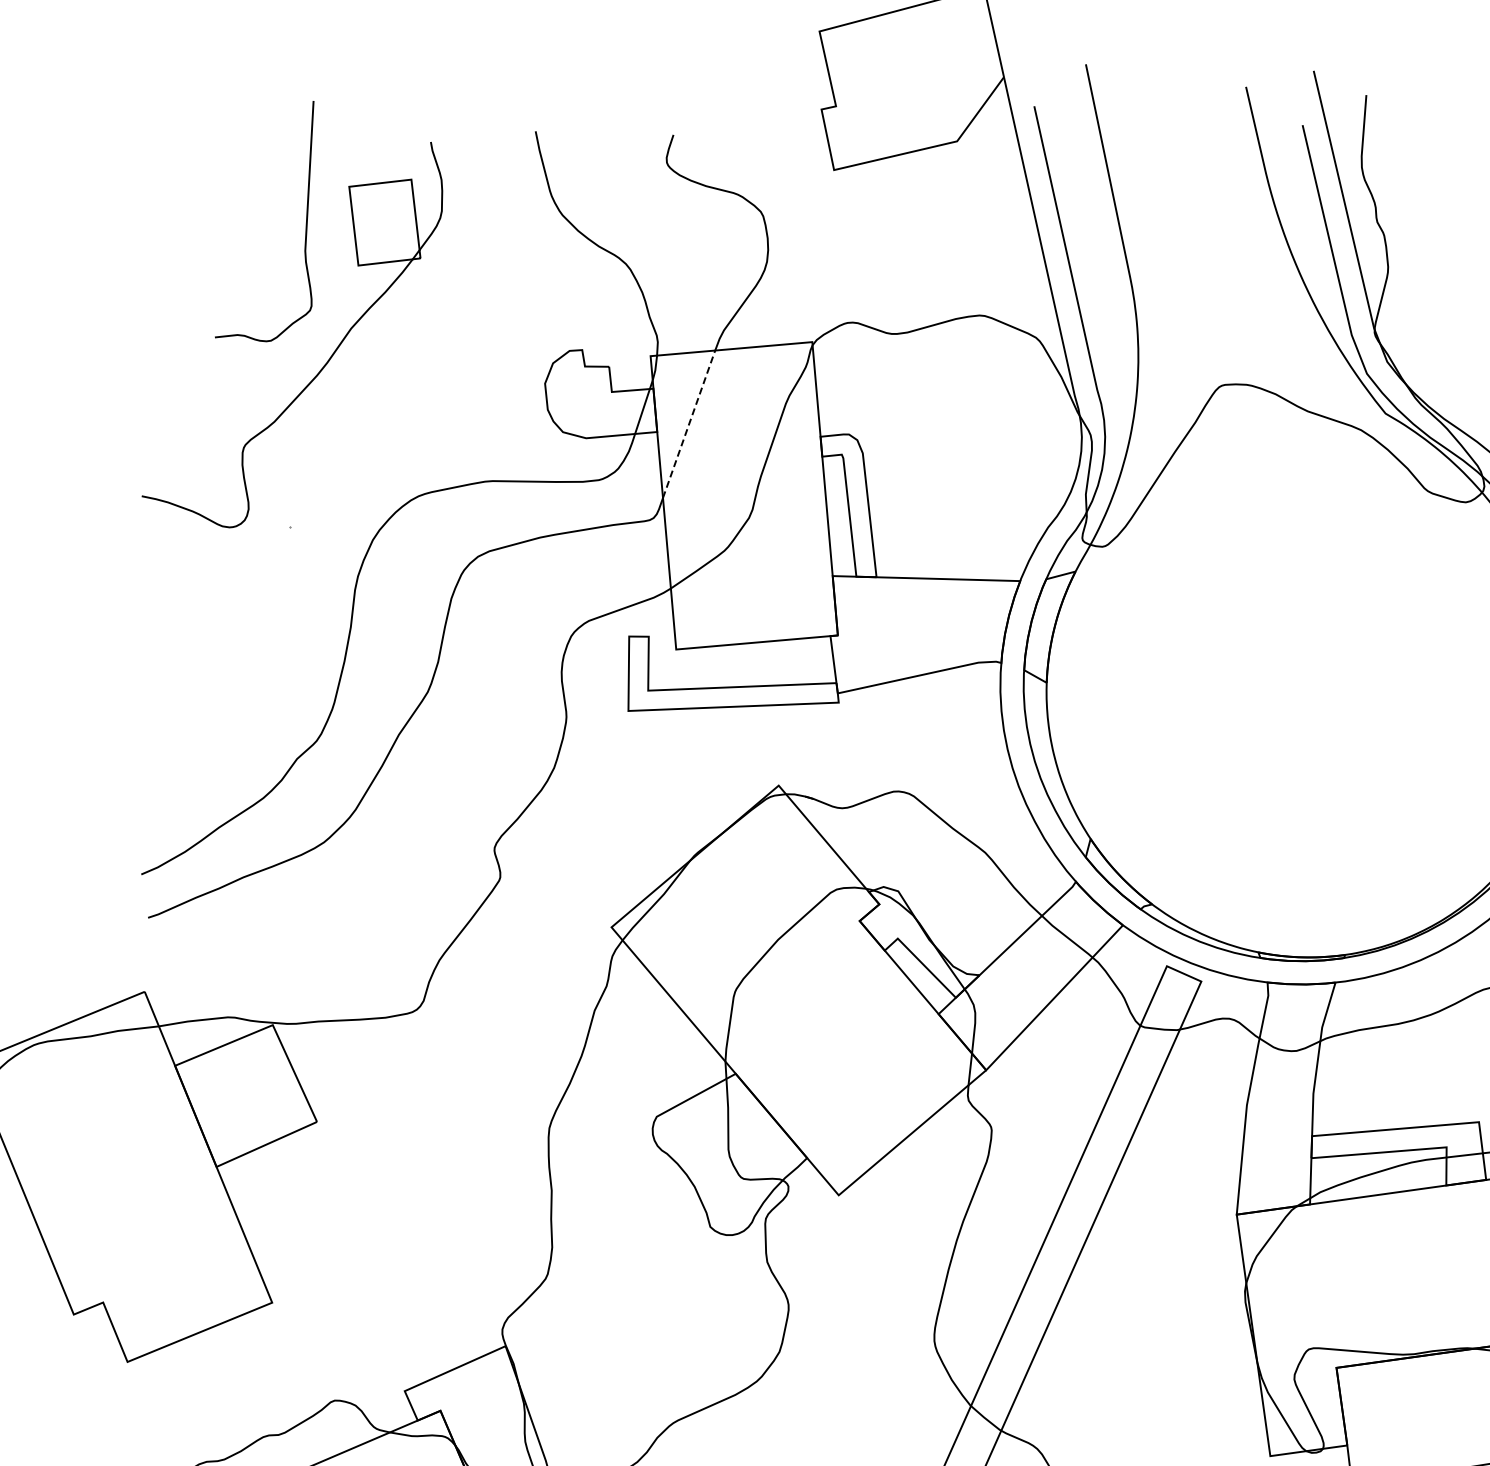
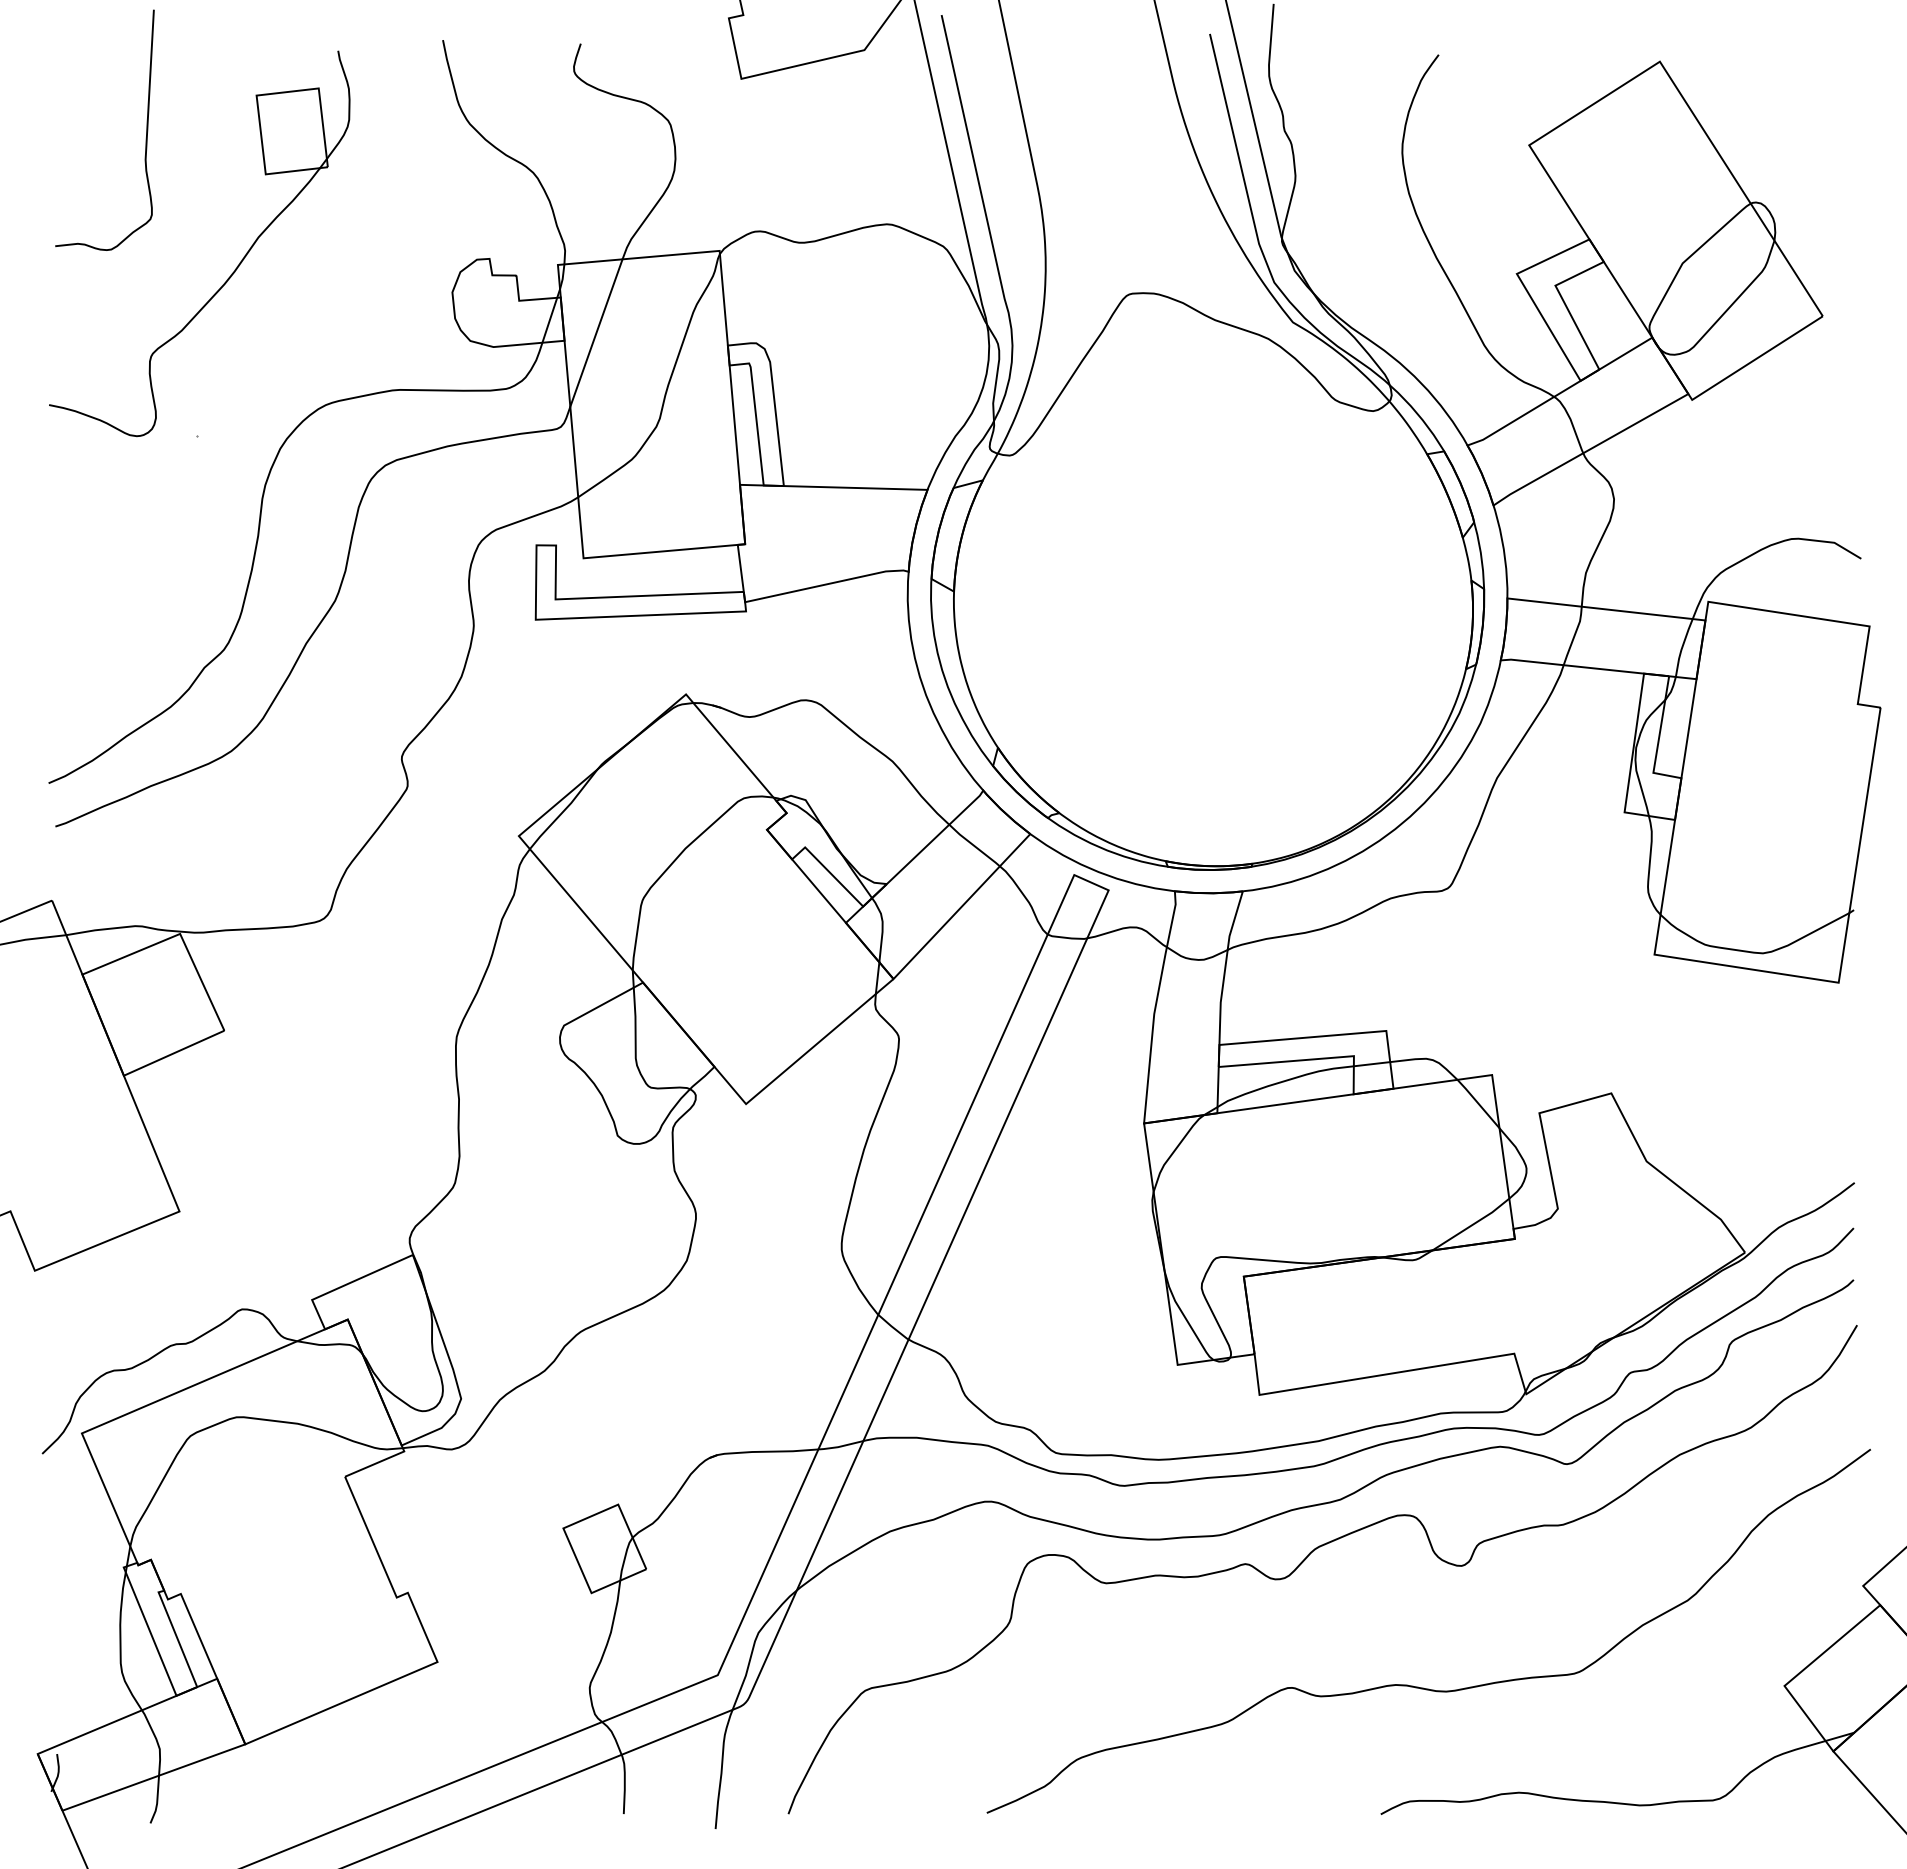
curve: (305, 229) -> (145, 138), moved
line: (689, 423) -> (596, 332), dashed -> solid

